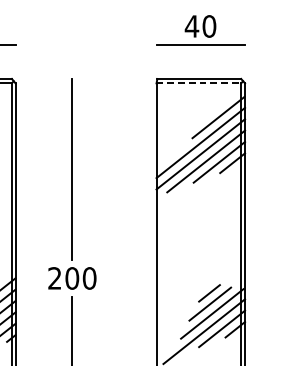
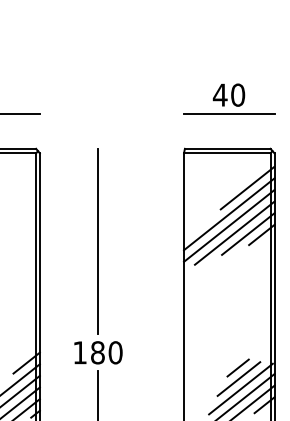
line: (199, 83) -> (227, 153), dashed -> solid
text: (63, 278) -> (88, 352), 200 -> 180

